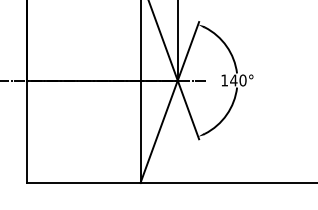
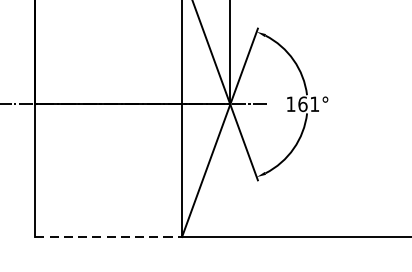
text: (238, 80) -> (308, 104), 140° -> 161°
line: (83, 183) -> (108, 237), solid -> dashed

